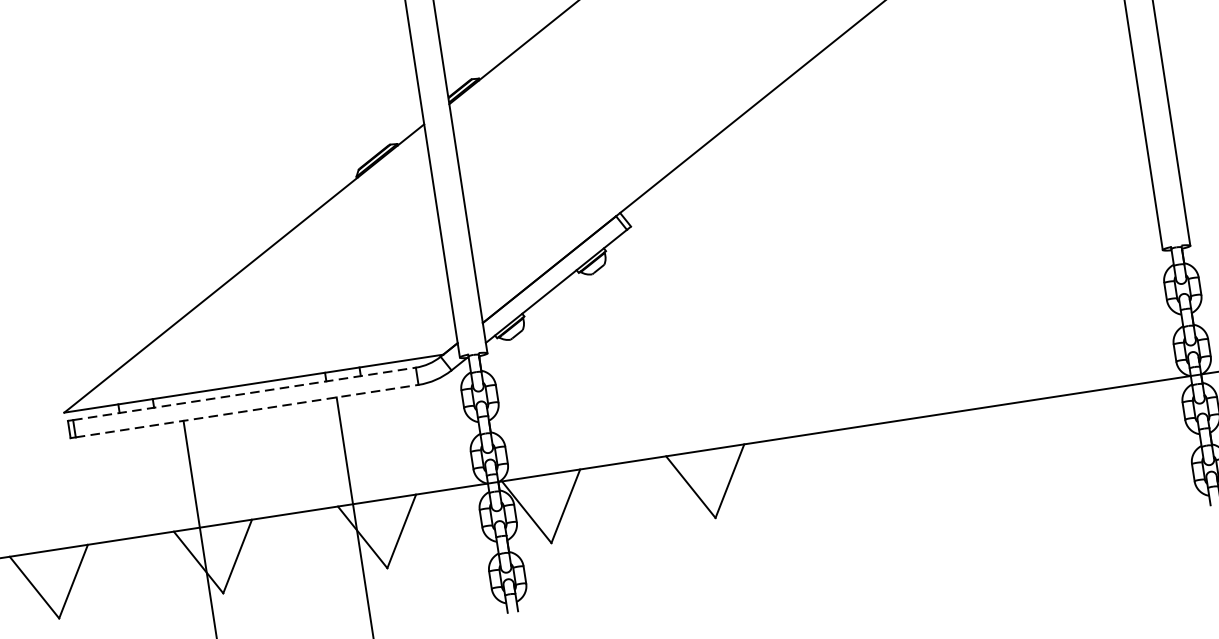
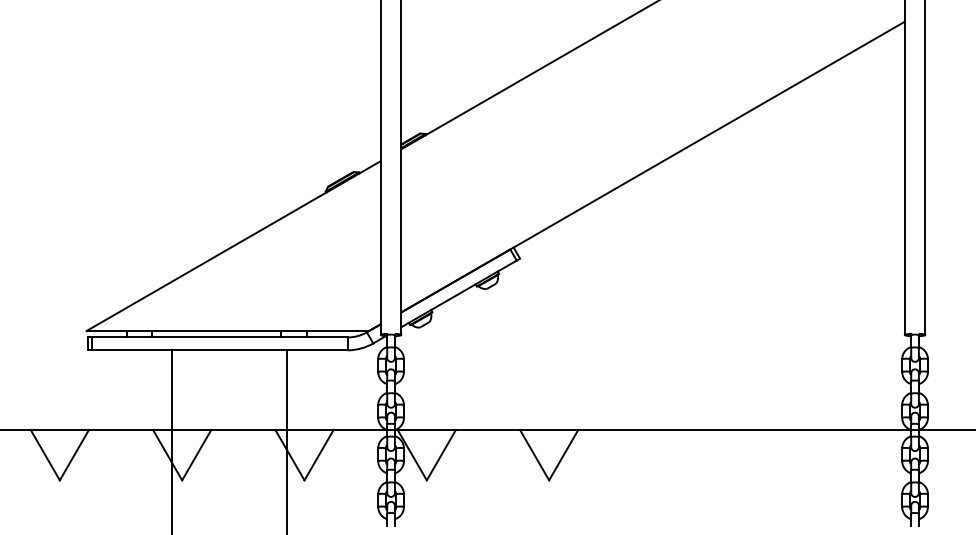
line: (244, 394) -> (219, 337), dashed -> solid
line: (246, 411) -> (219, 350), dashed -> solid

